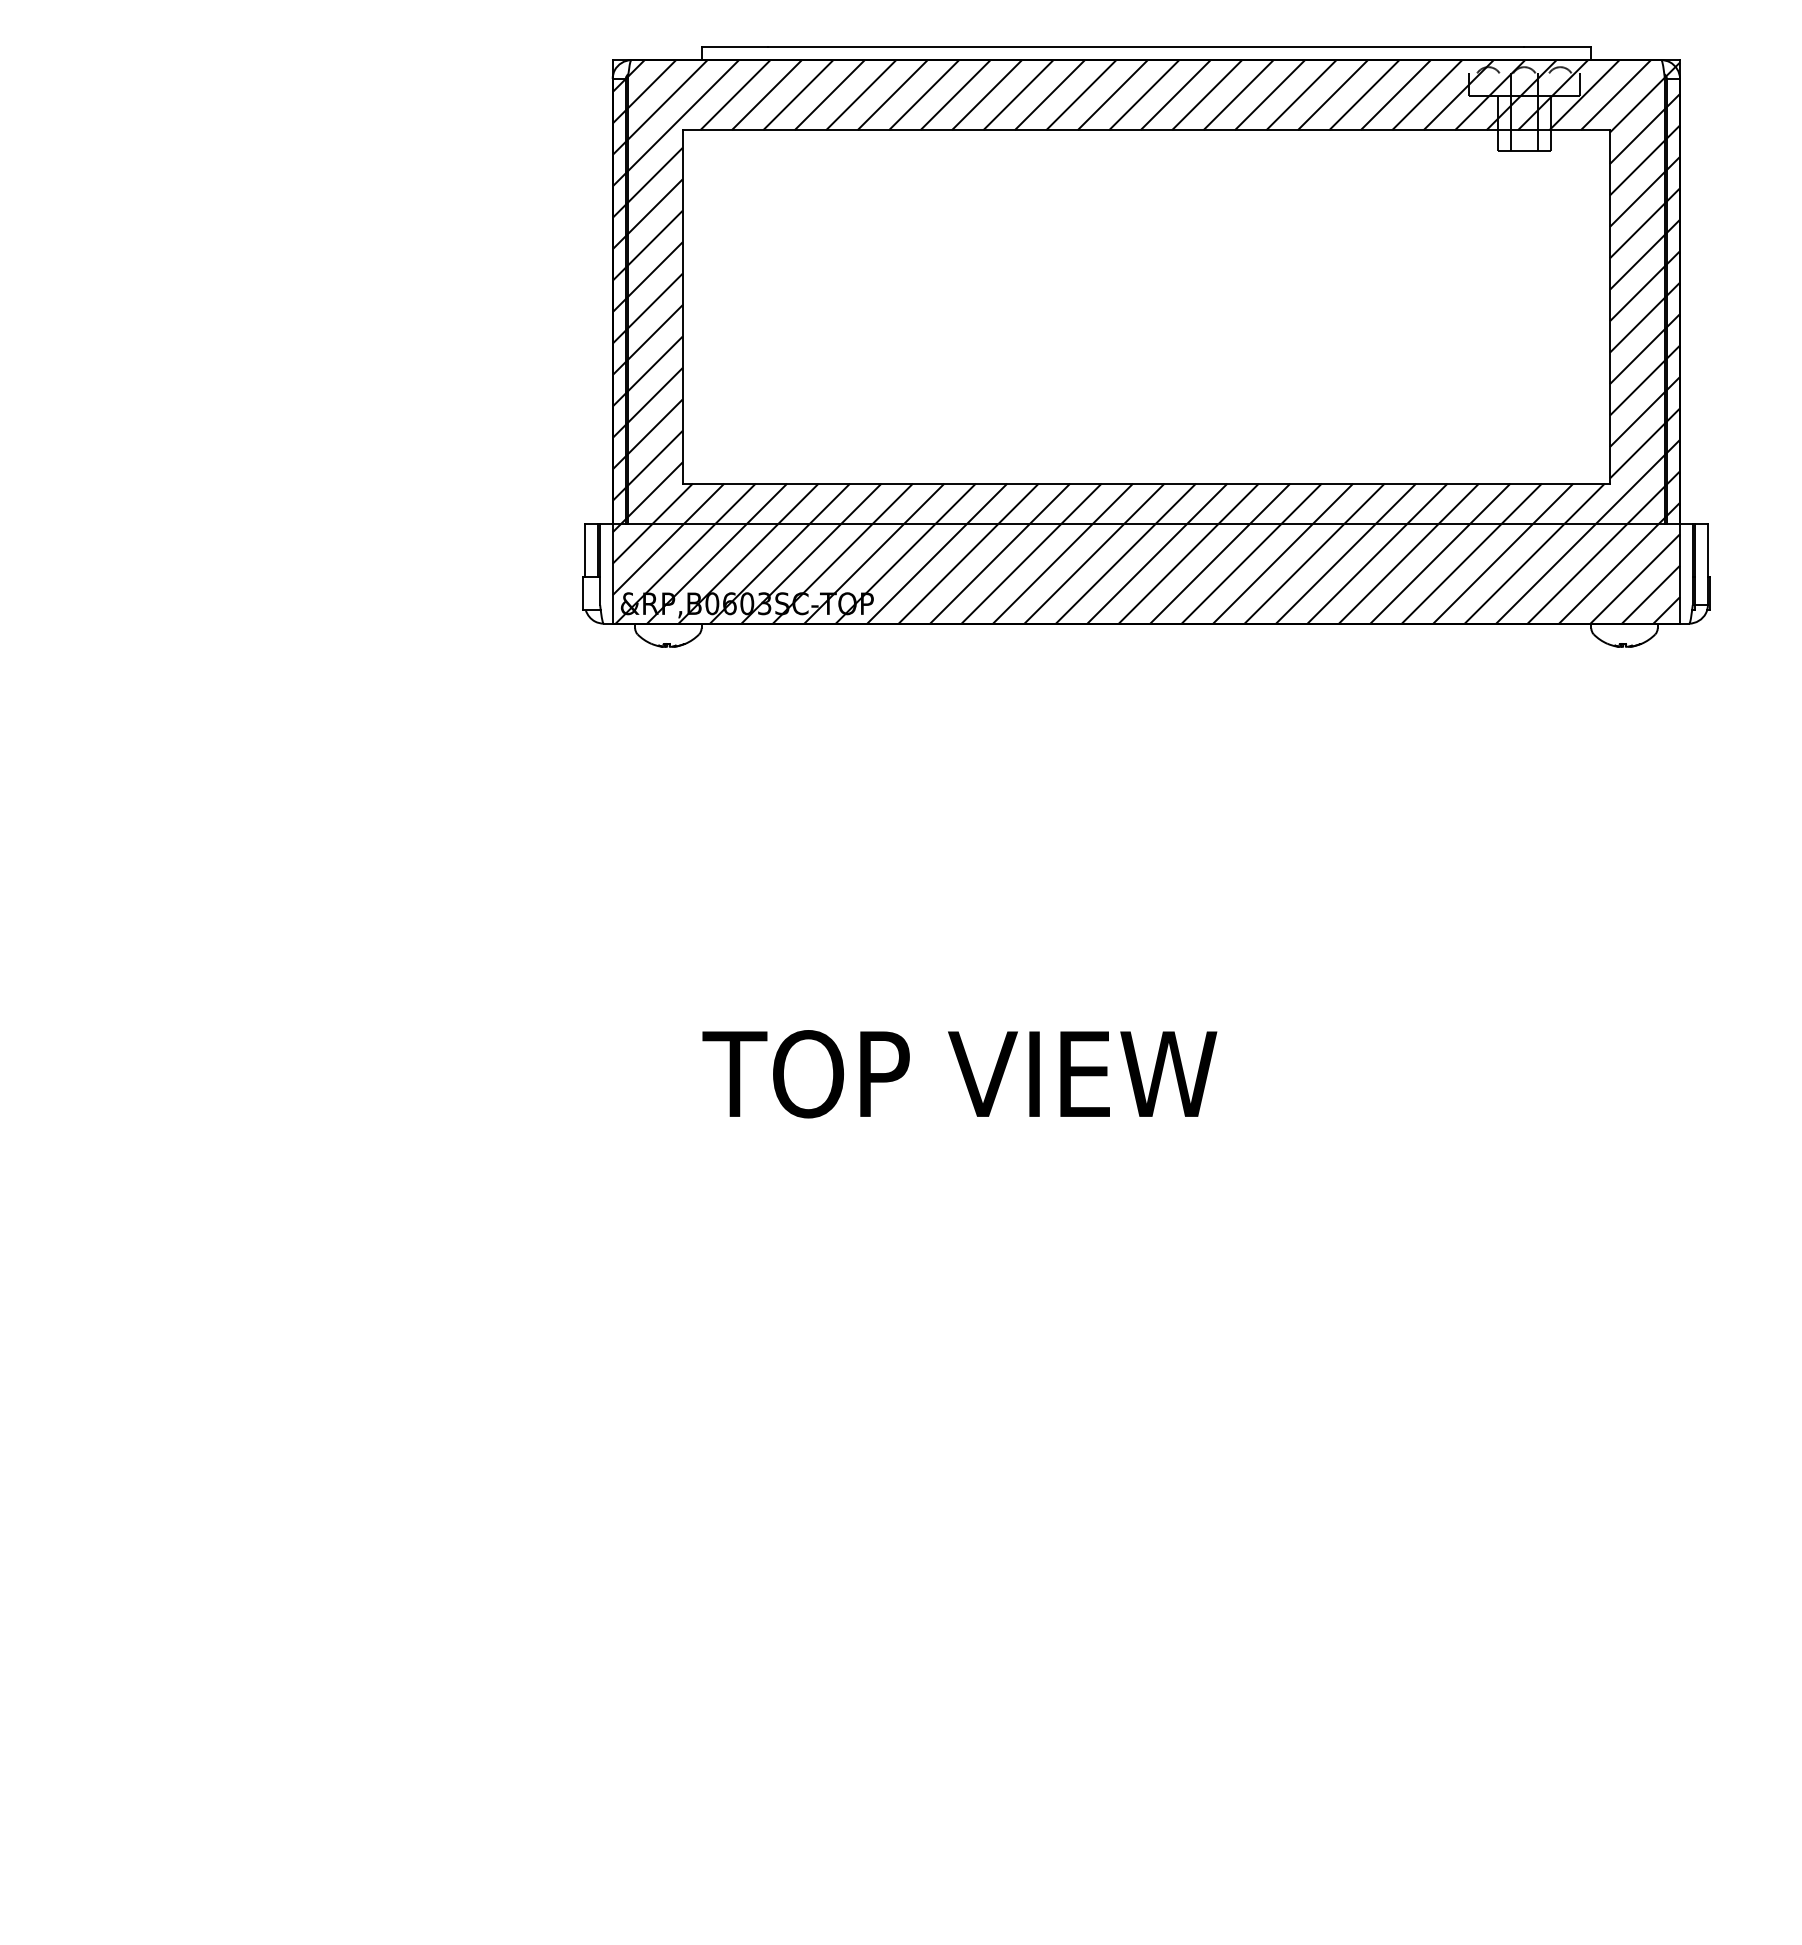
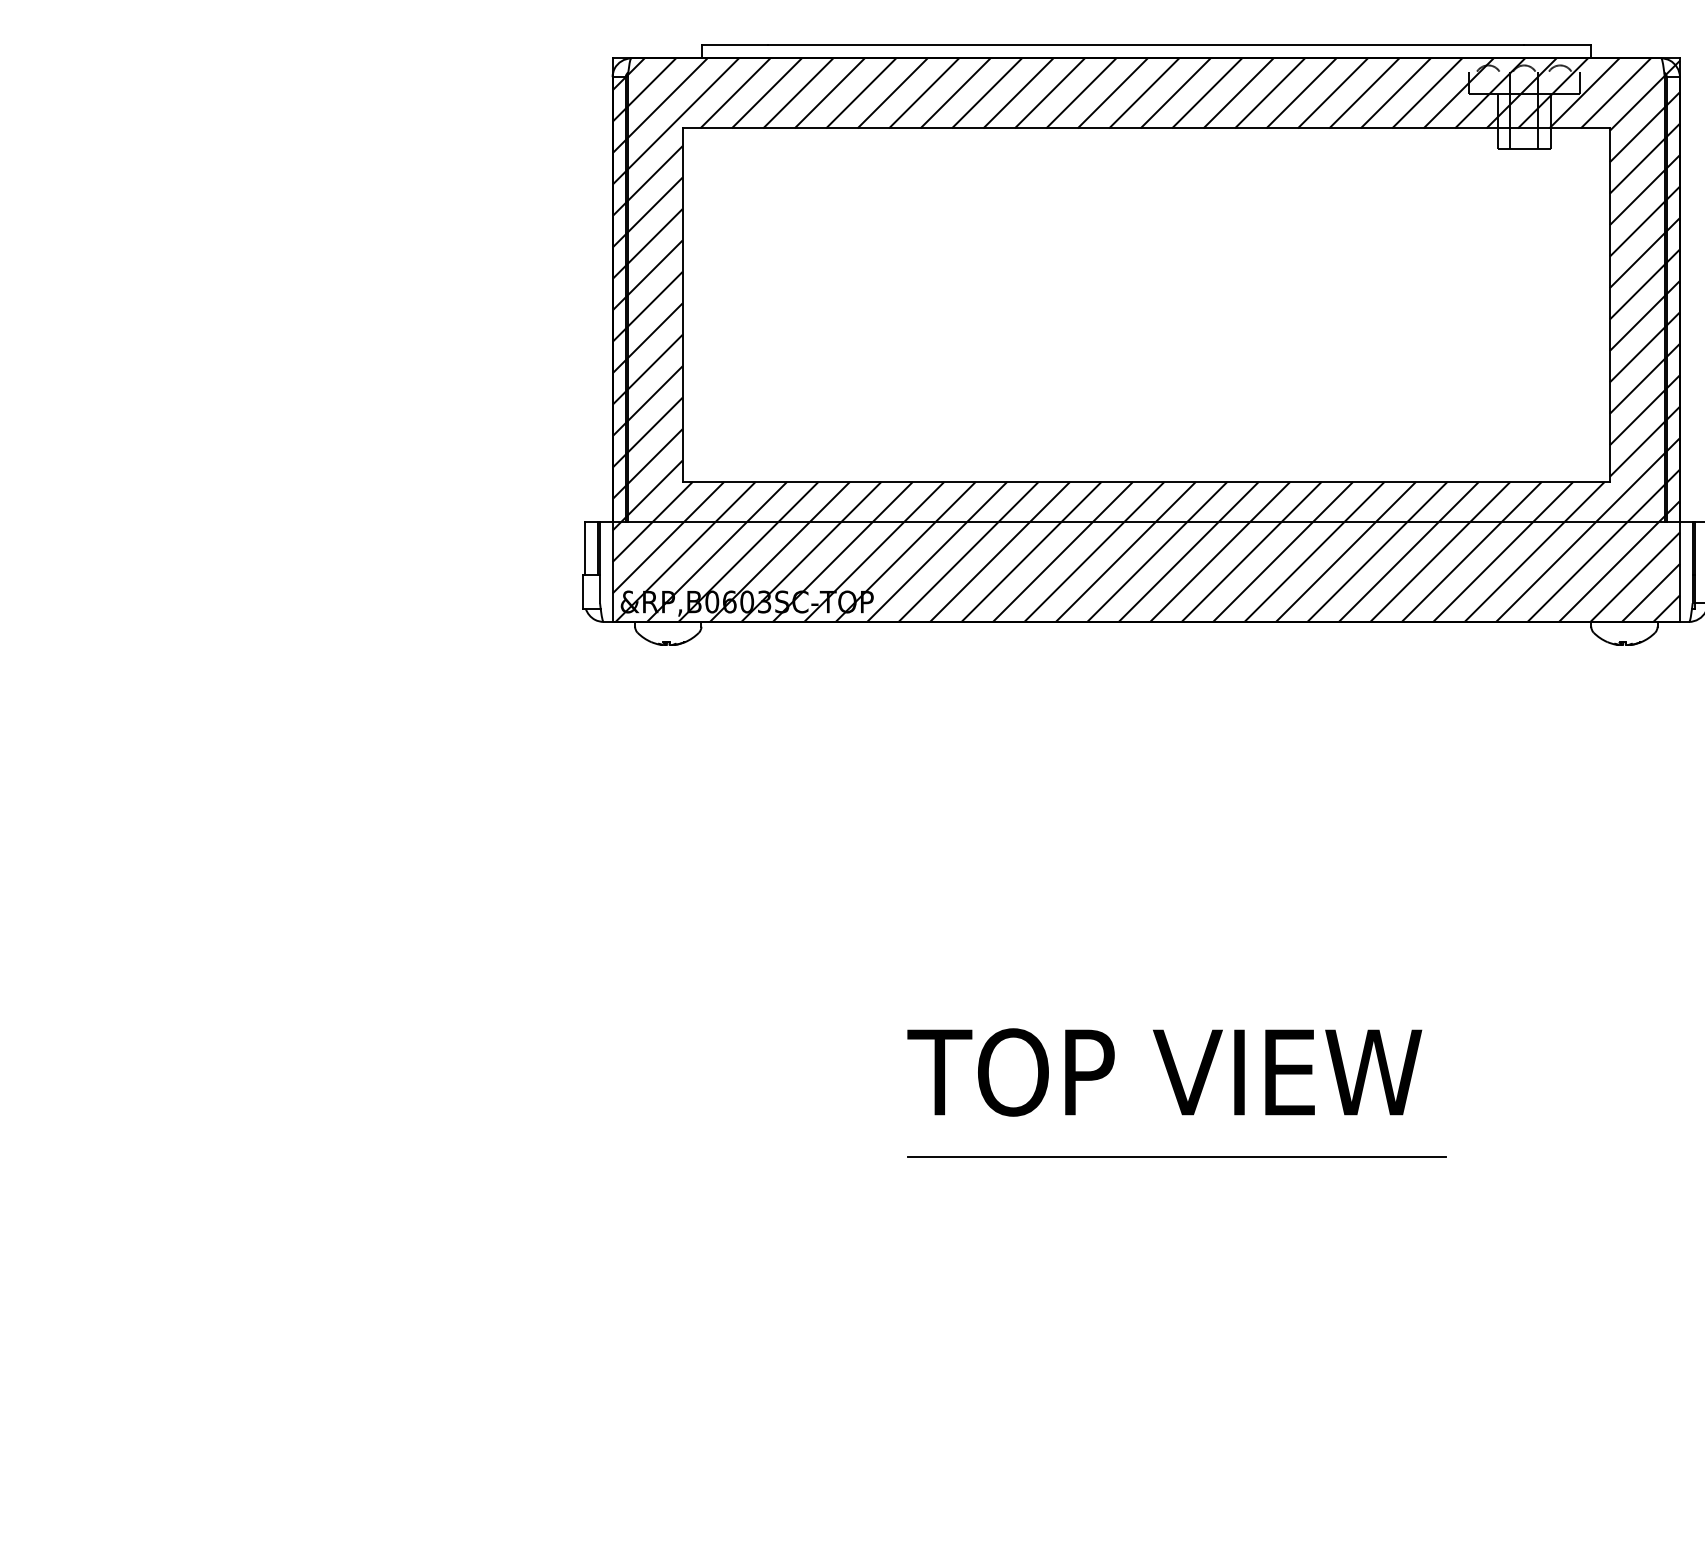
text: (959, 1074) -> (1164, 1072), moved
line: (1176, 1158) -> (1176, 1156), added

